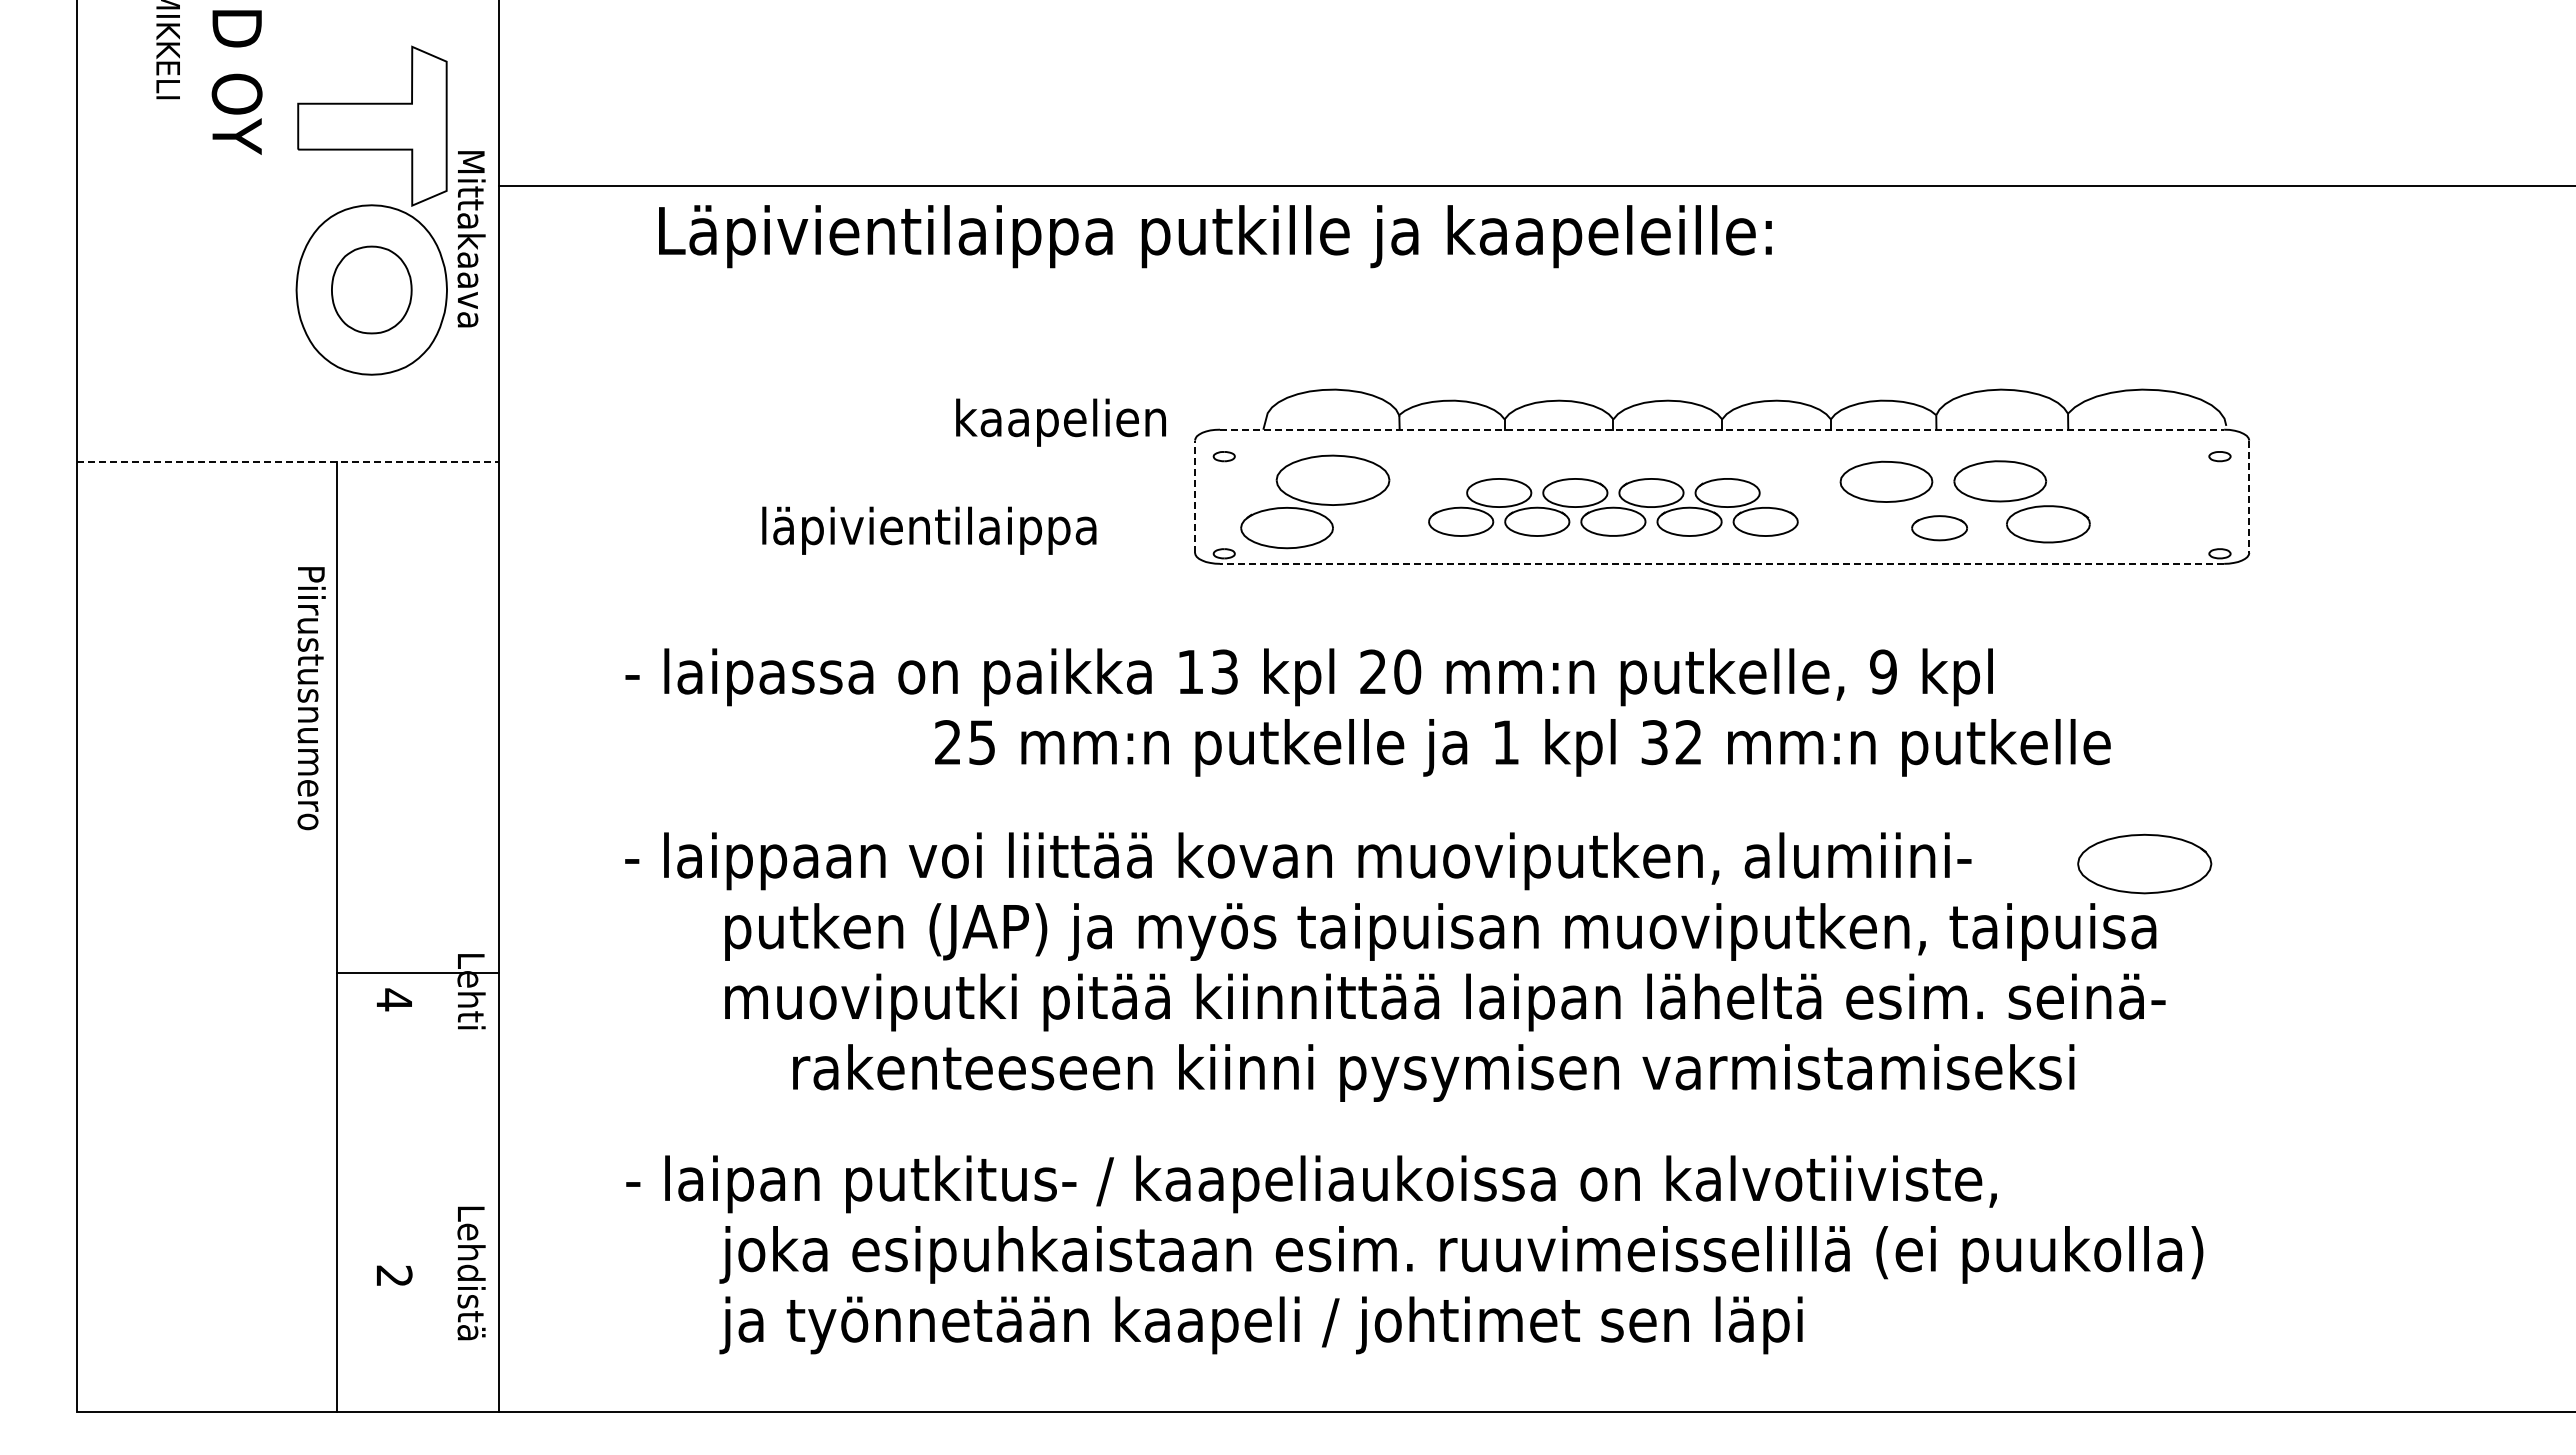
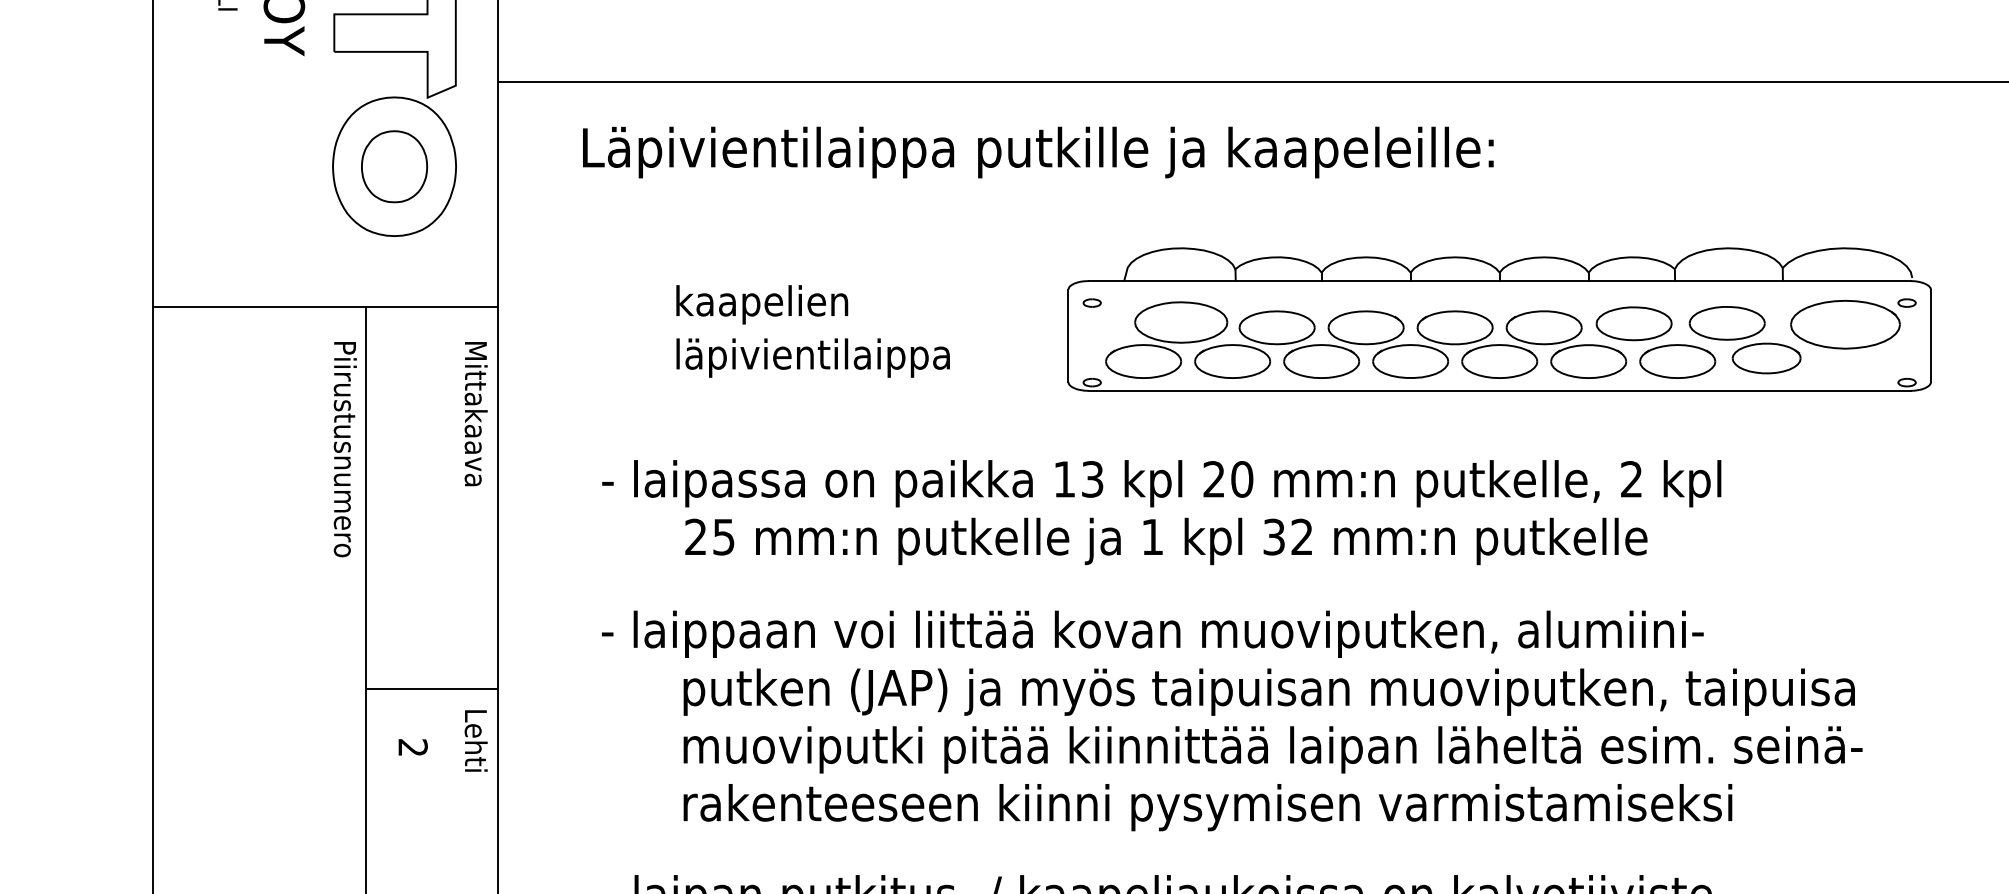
text: (1215, 236) -> (1038, 152), moved
text: (471, 239) -> (476, 414), moved
text: (1060, 422) -> (761, 304), moved
line: (1722, 429) -> (1499, 280), dashed -> solid
line: (287, 461) -> (325, 307), dashed -> solid
line: (1195, 496) -> (1068, 335), dashed -> solid
line: (2249, 497) -> (1931, 336), dashed -> solid
part: (1613, 507) -> (1410, 344), size x1.43
part: (1939, 528) -> (1677, 361), size x1.67
text: (929, 530) -> (813, 357), moved
line: (1721, 563) -> (1499, 390), dashed -> solid
text: (1883, 671) -> (1631, 478), 9 -> 2
text: (311, 698) -> (345, 449), moved
text: (1522, 747) -> (1166, 541), moved
part: (2144, 863) -> (1845, 324), moved
line: (417, 973) -> (431, 689), moved
text: (394, 999) -> (413, 747), 4 -> 2
text: (1433, 1072) -> (1207, 807), moved

